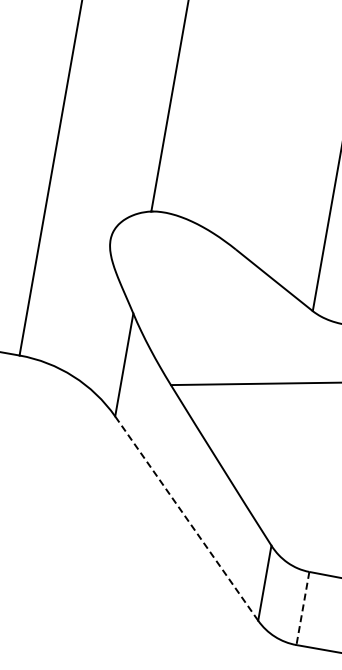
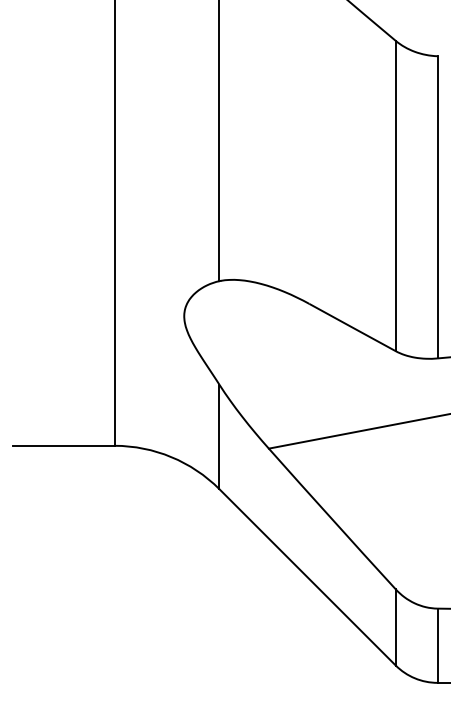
line: (186, 518) -> (307, 577), dashed -> solid
line: (302, 609) -> (437, 646), dashed -> solid

